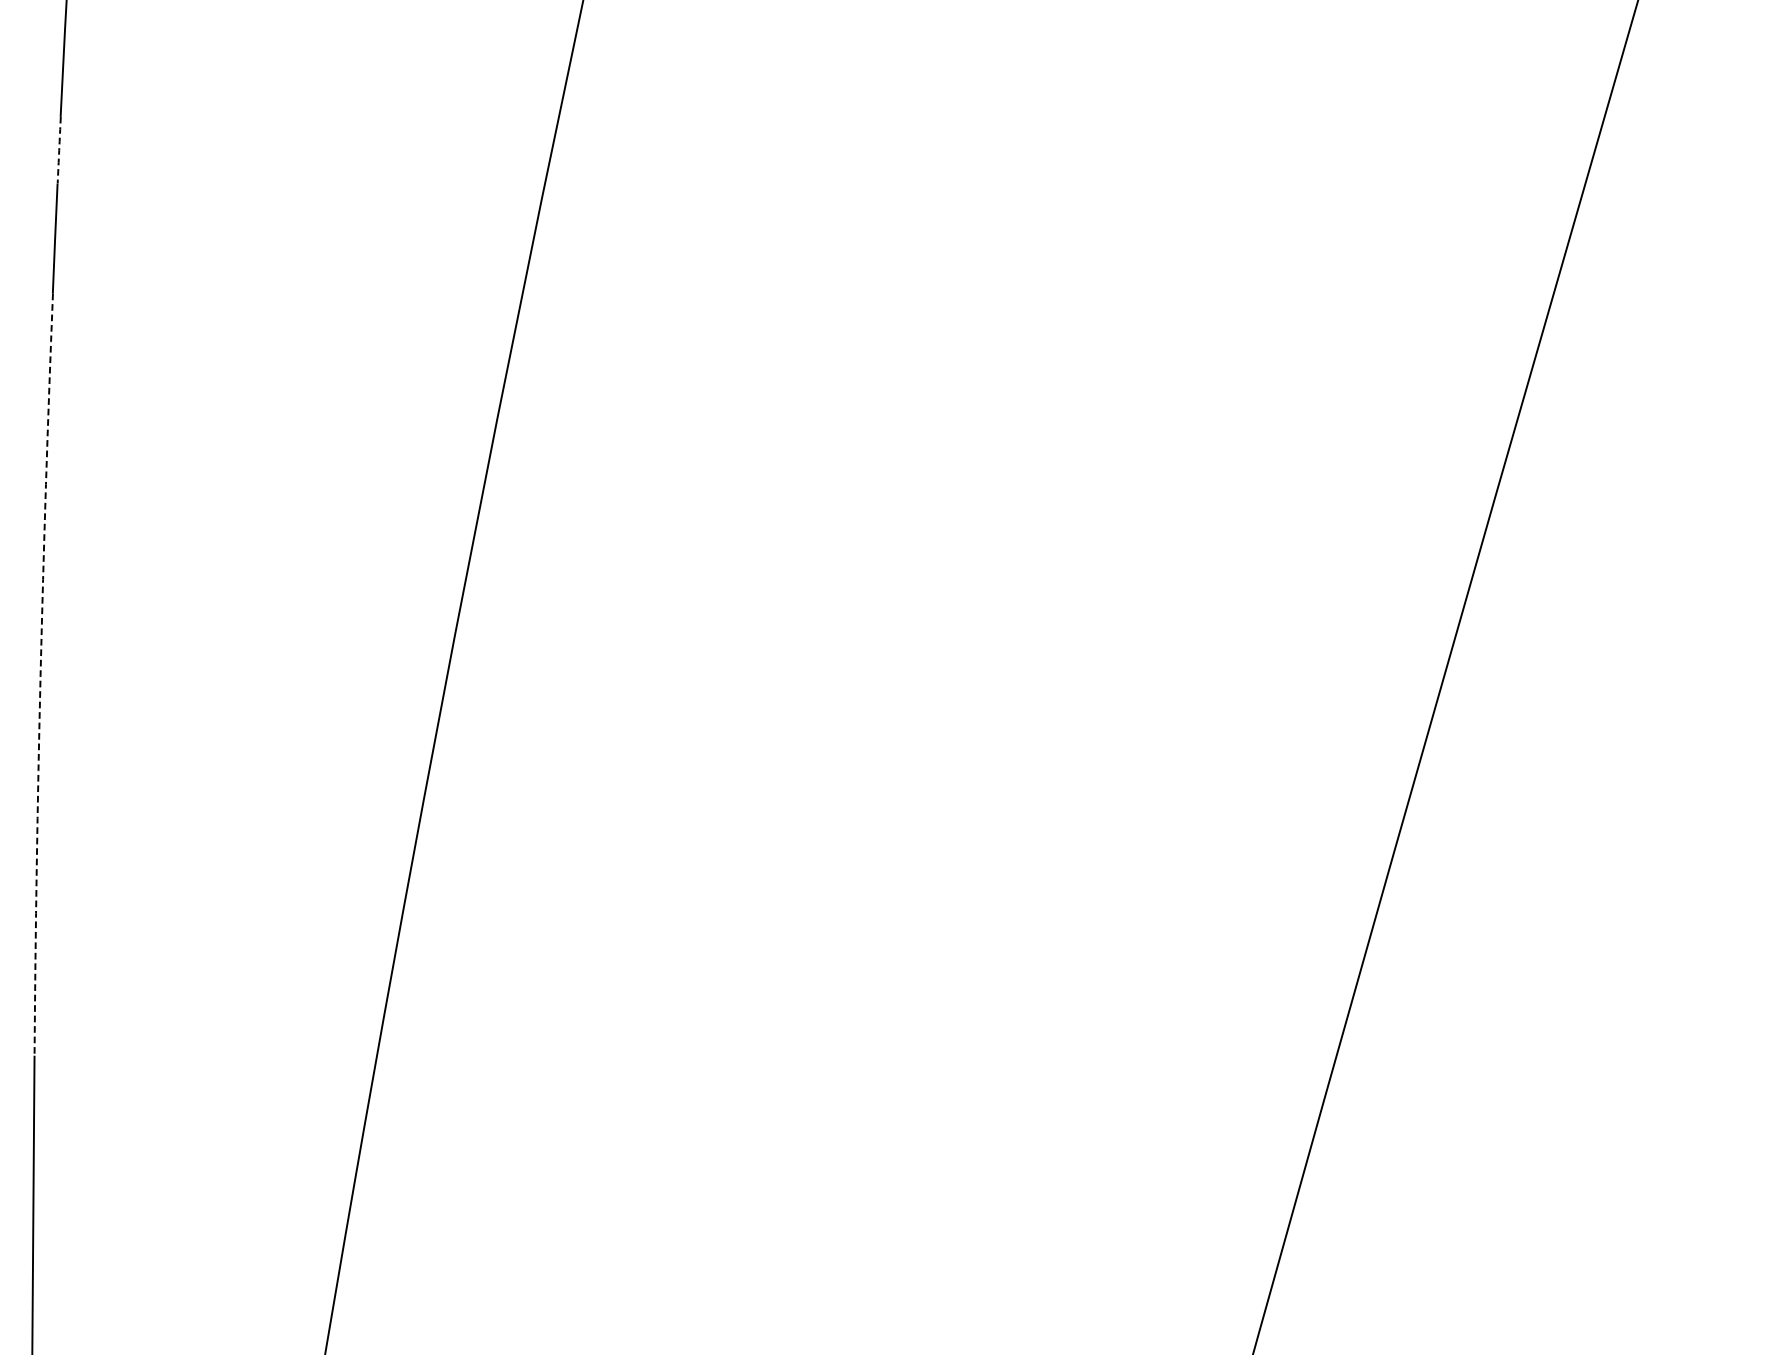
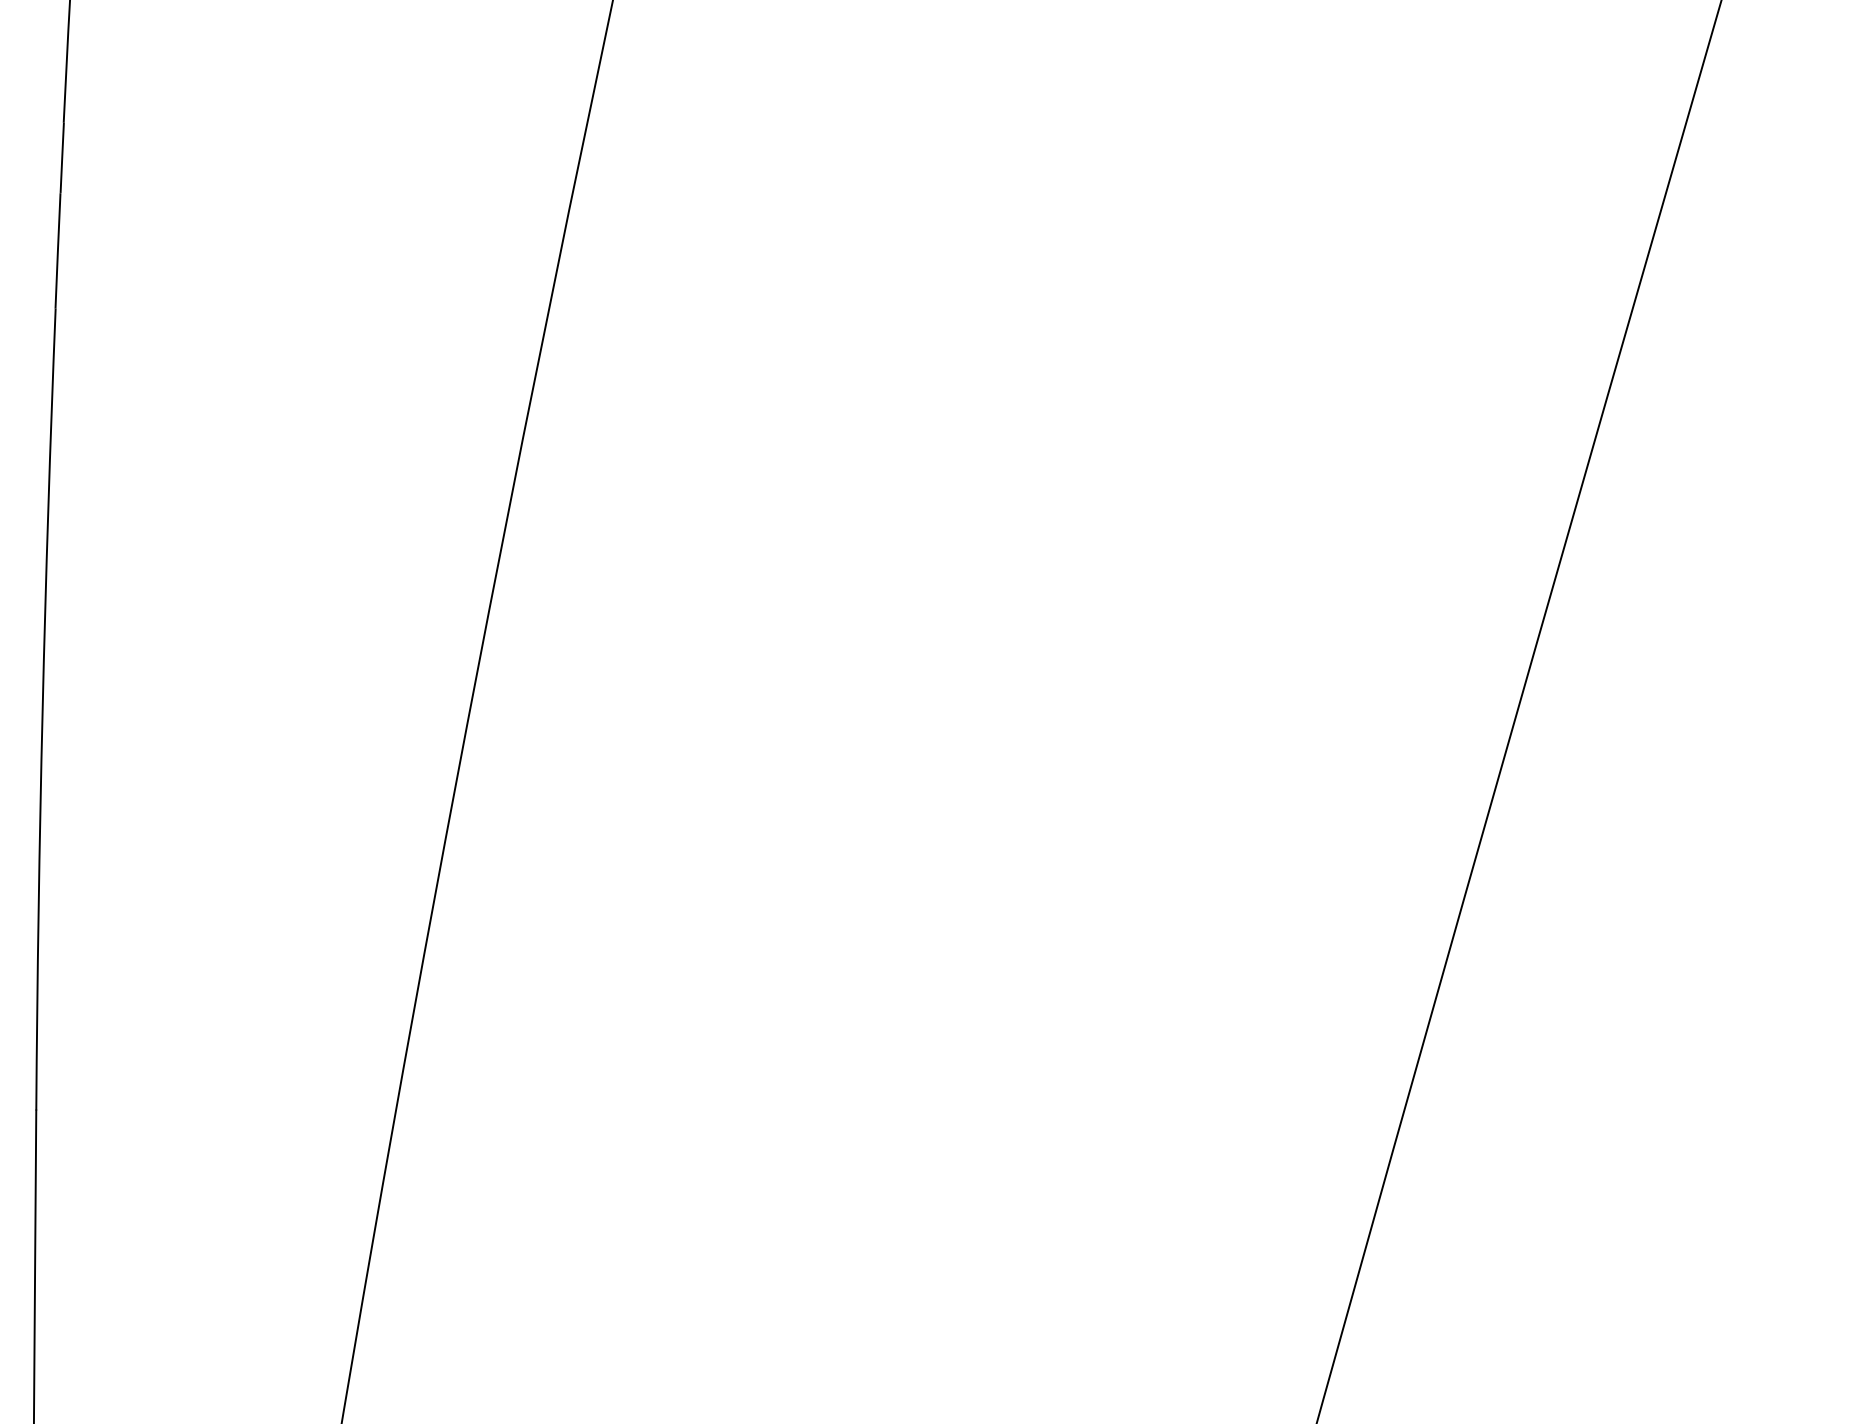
arc: (59, 149) -> (62, 157), dashed -> solid
arc: (40, 675) -> (42, 709), dashed -> solid

